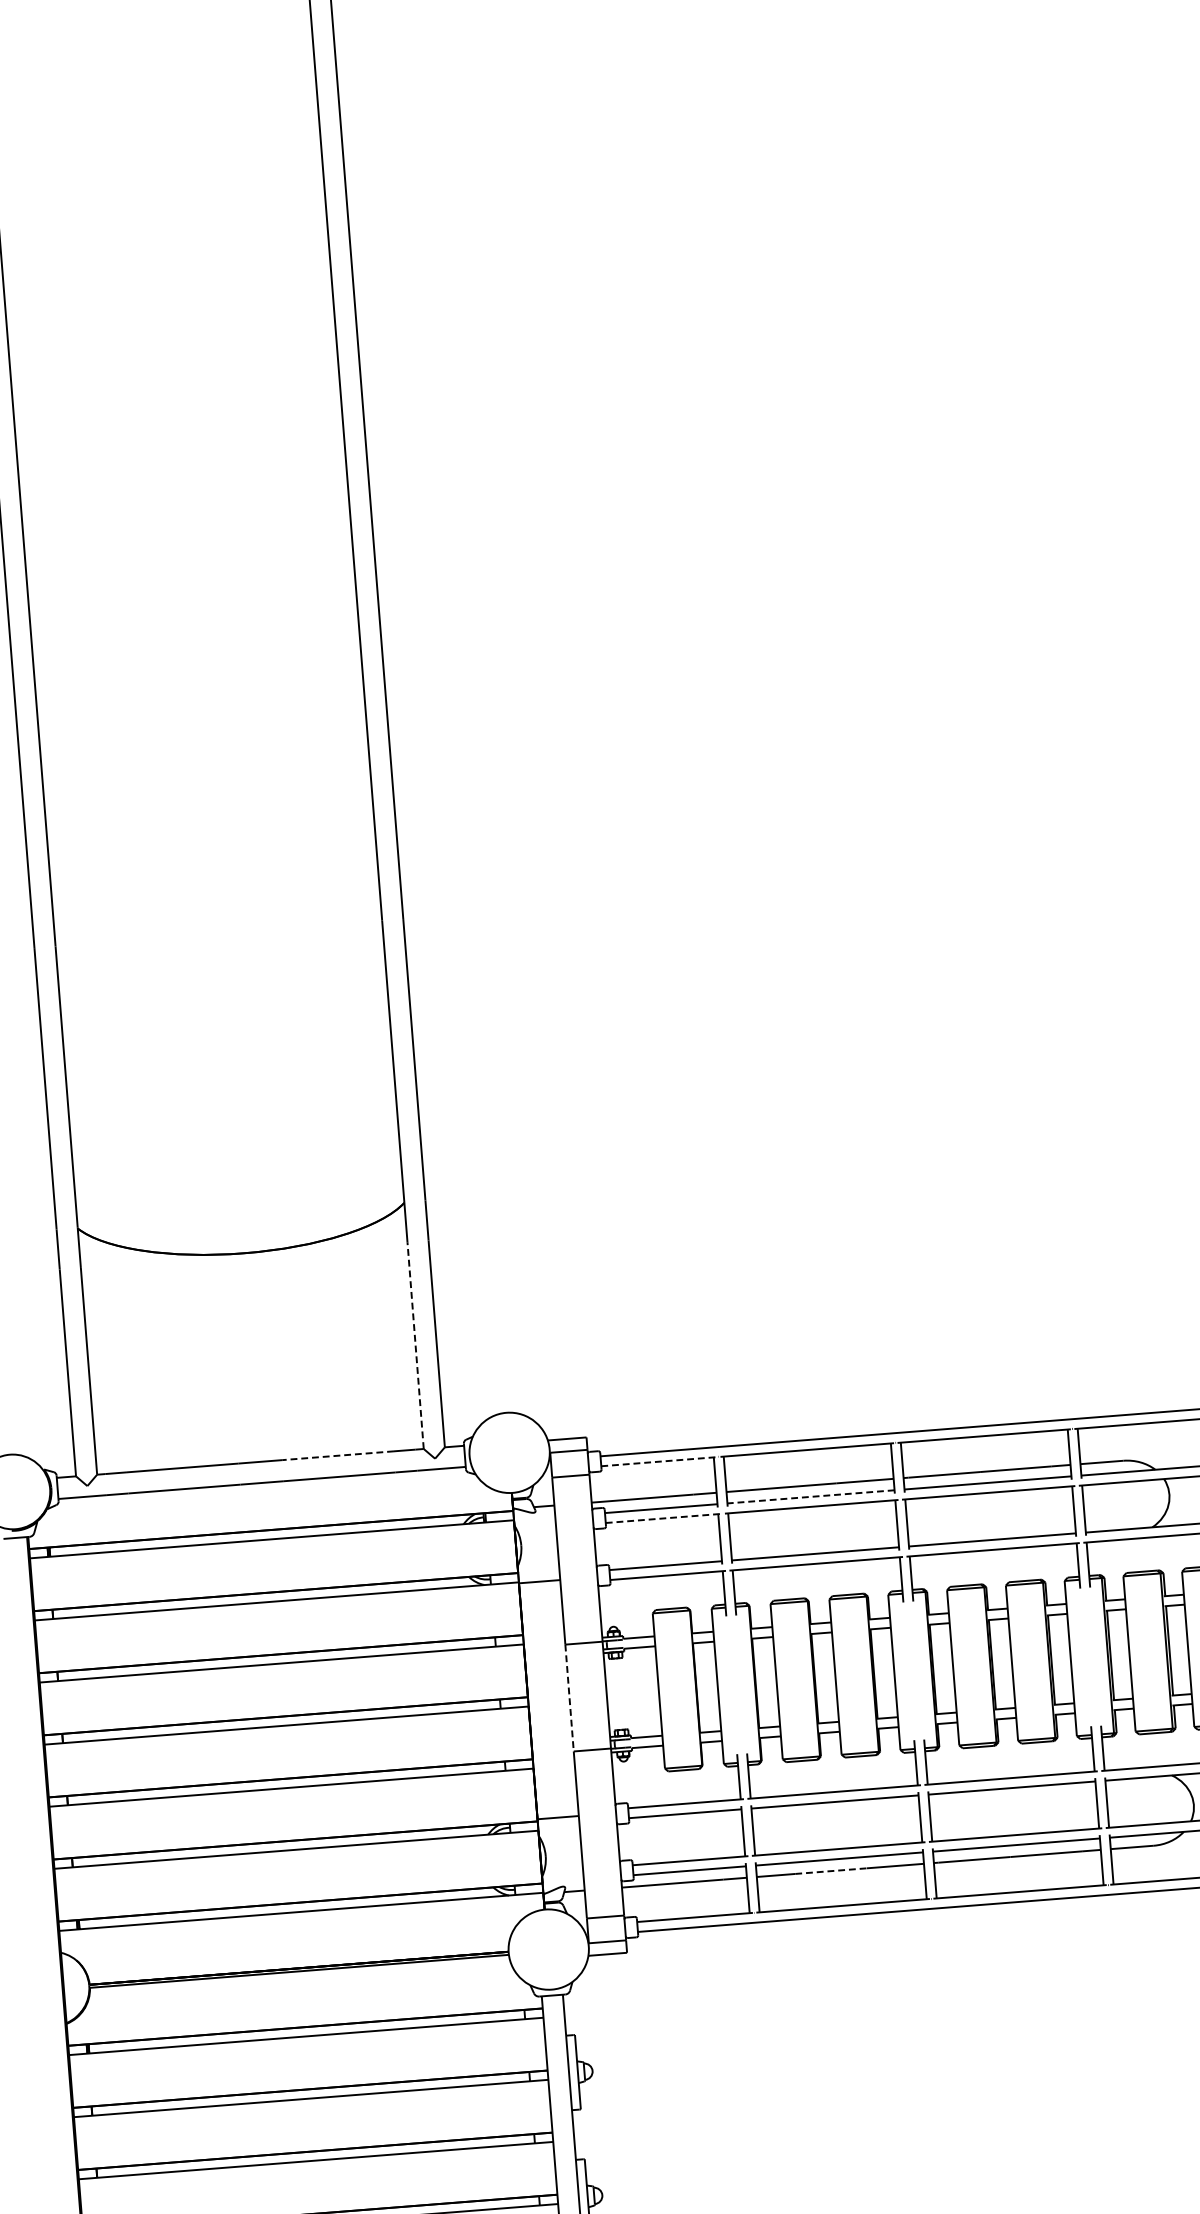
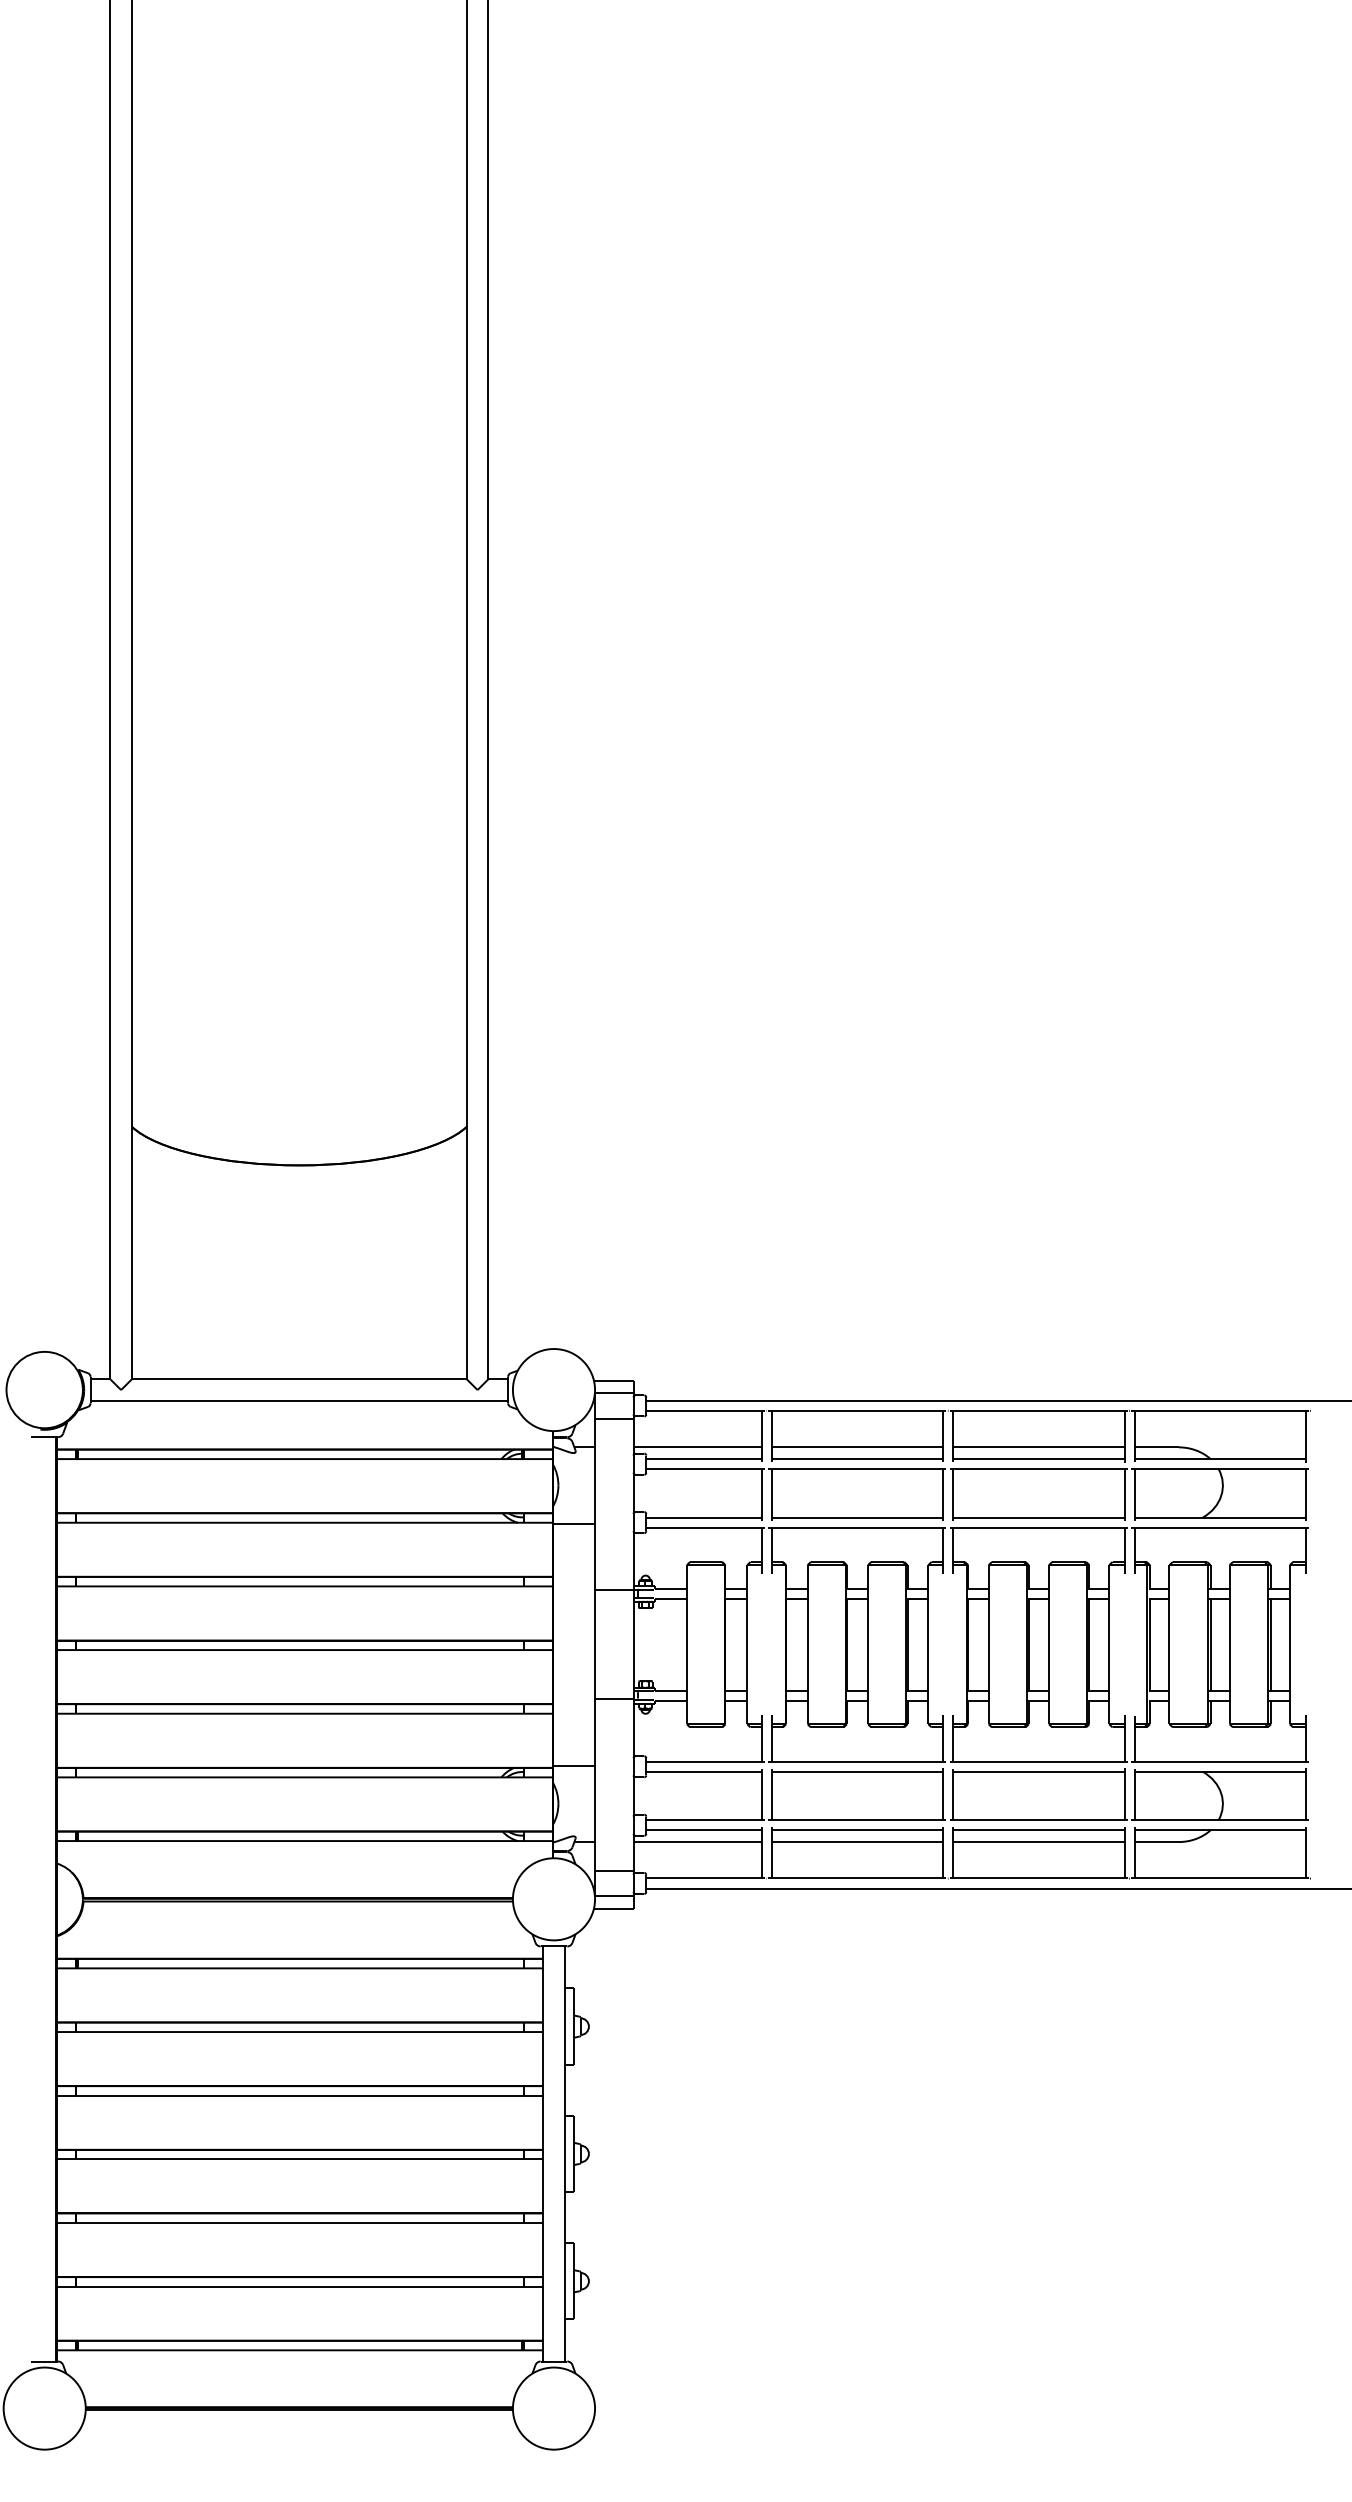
line: (415, 1345) -> (466, 1273), dashed -> solid
line: (337, 1456) -> (378, 1379), dashed -> solid
line: (660, 1462) -> (706, 1411), dashed -> solid
line: (811, 1497) -> (857, 1459), dashed -> solid
line: (664, 1518) -> (706, 1469), dashed -> solid
line: (569, 1697) -> (595, 1644), dashed -> solid
line: (831, 1871) -> (848, 1842), dashed -> solid

